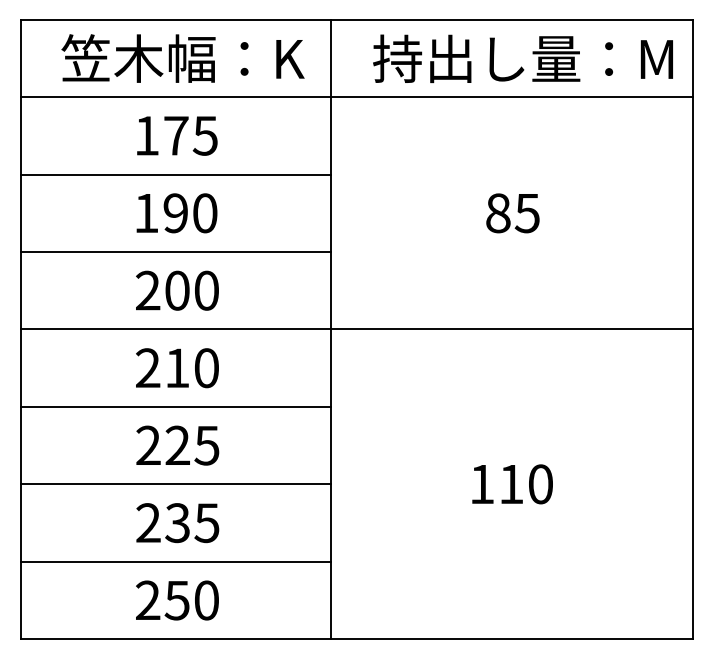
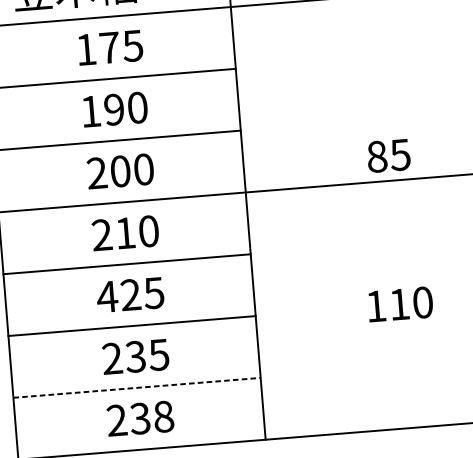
text: (512, 213) -> (388, 156), moved
text: (148, 444) -> (107, 296), 225 -> 425
line: (176, 561) -> (137, 387), solid -> dashed
text: (191, 600) -> (151, 417), 250 -> 238

